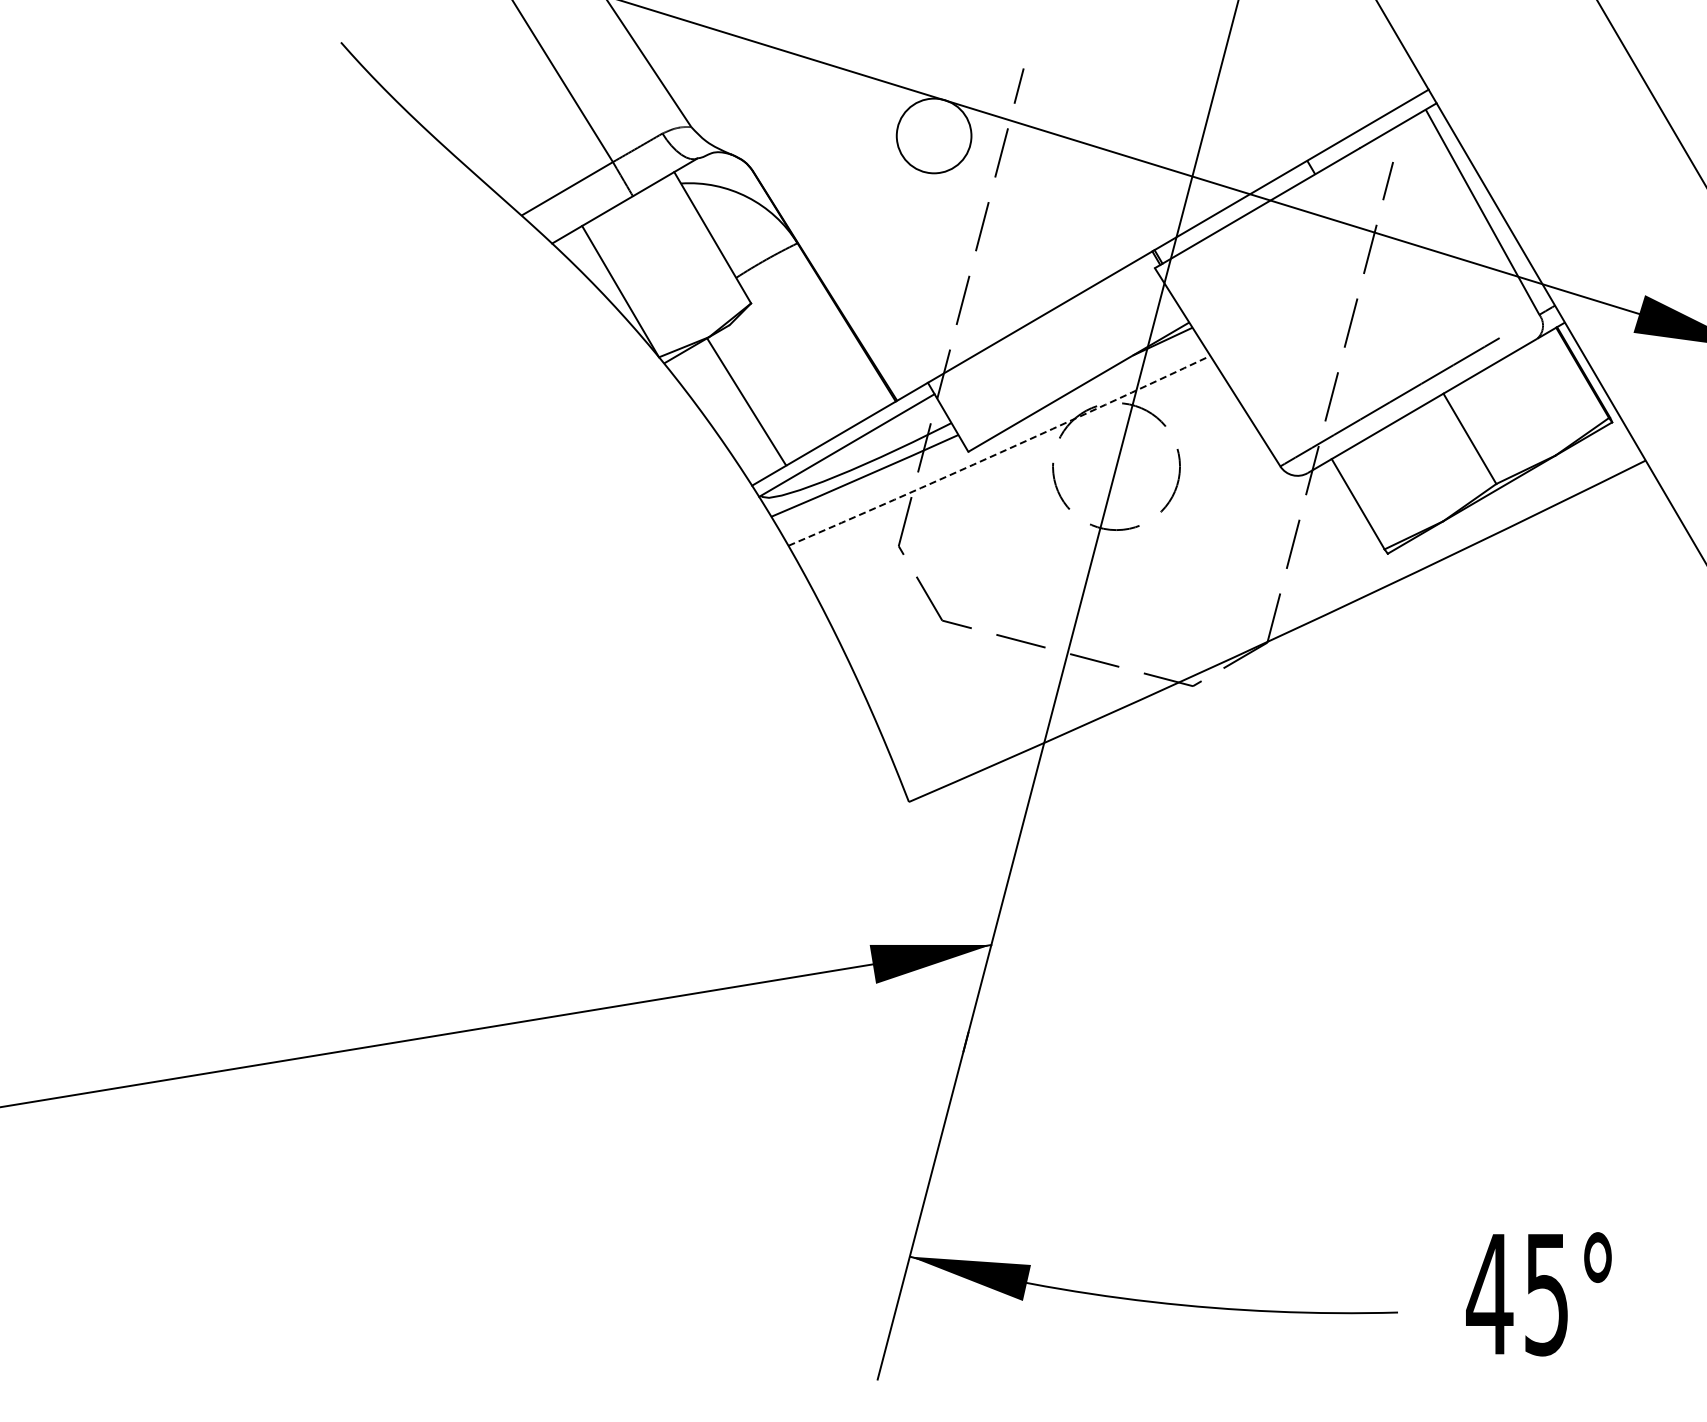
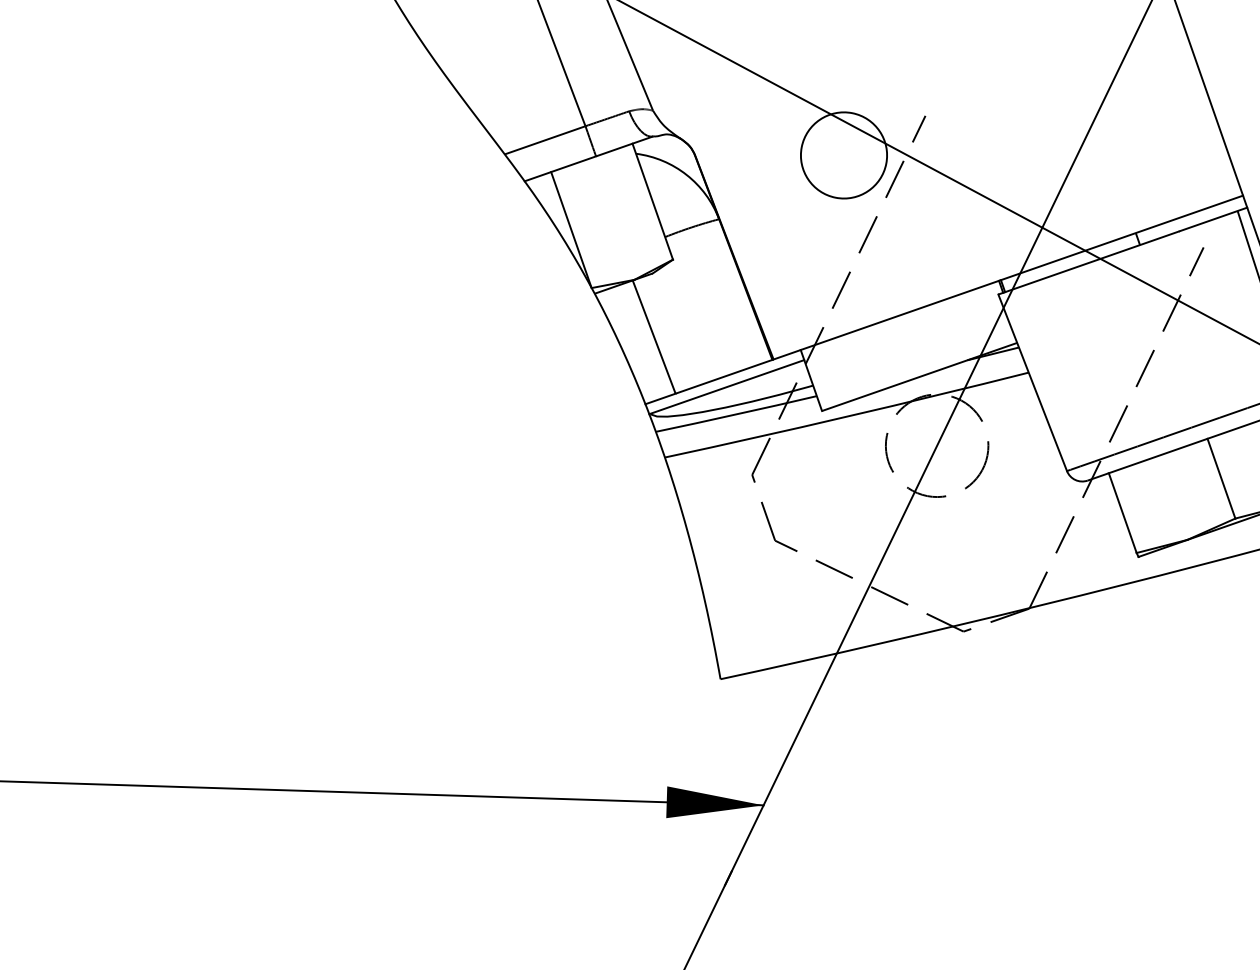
circle: (933, 135) -> (843, 154), size x1.43
arc: (1000, 452) -> (847, 416), dashed -> solid

